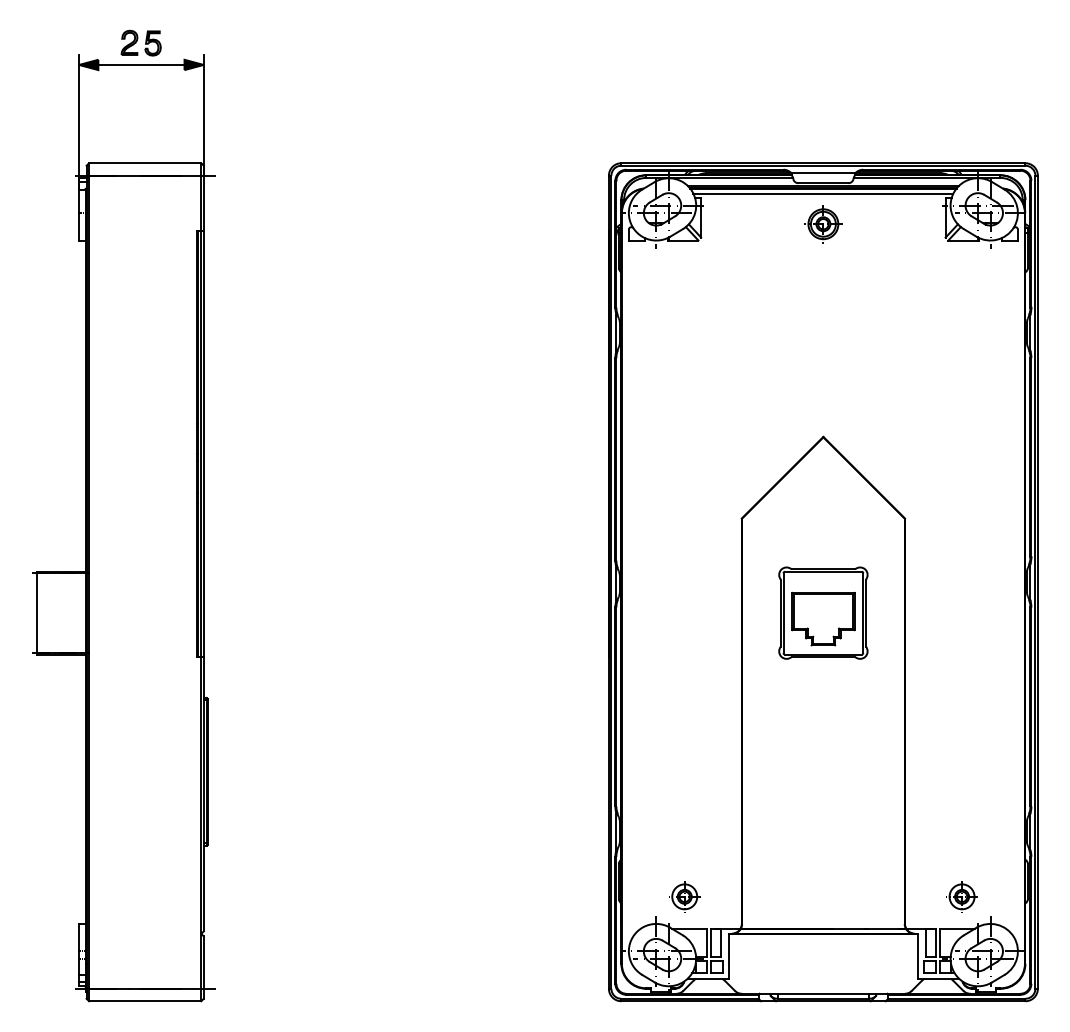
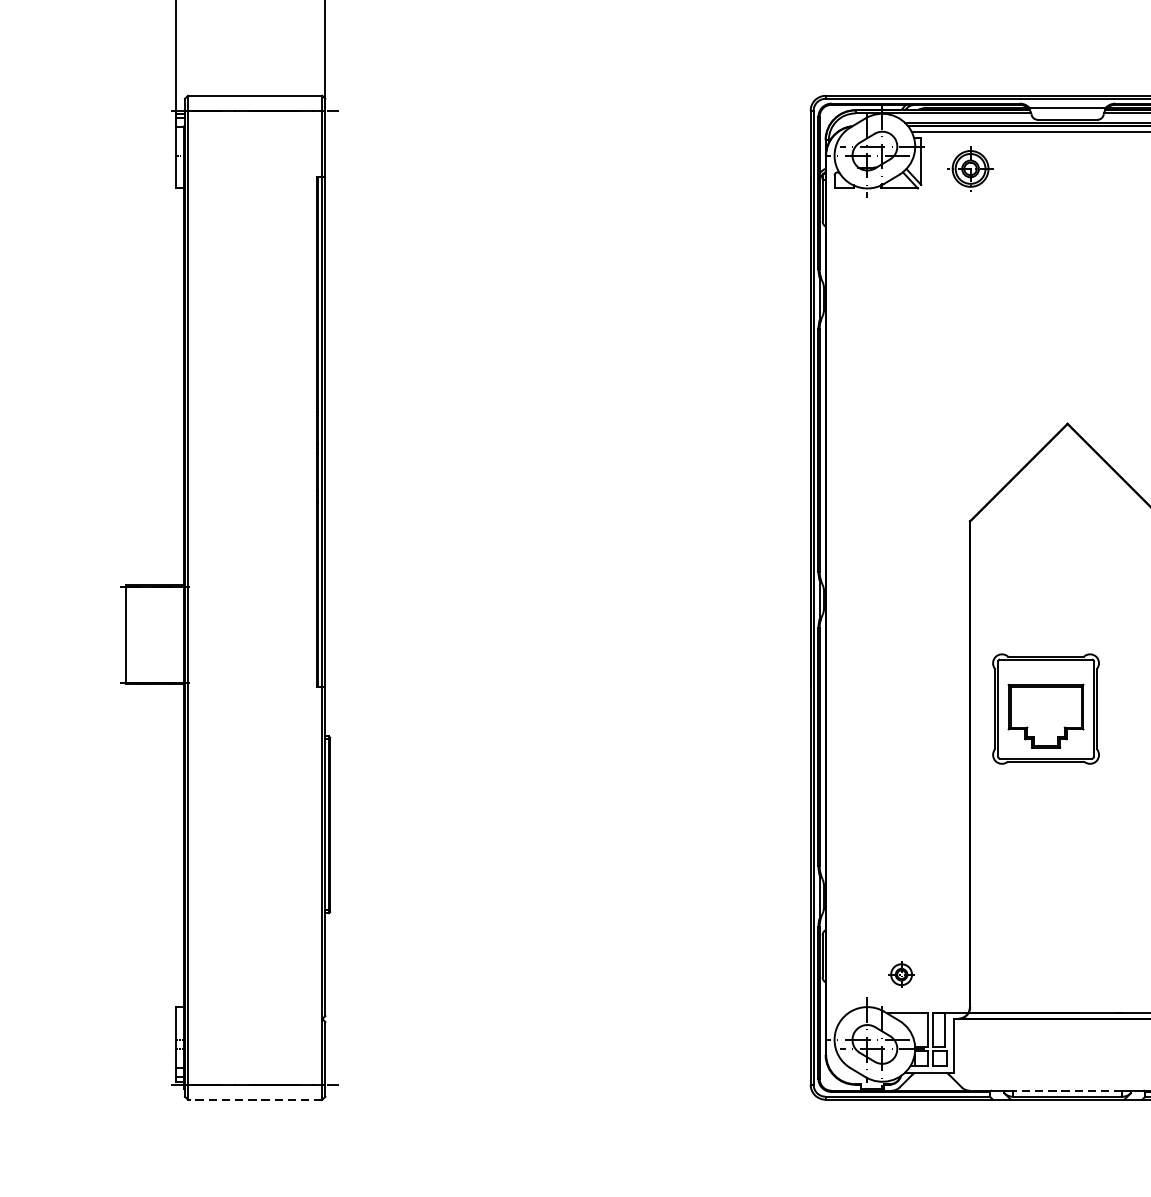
part: (823, 224) -> (970, 169), moved
part: (823, 612) -> (1046, 708), moved
part: (684, 896) -> (901, 974), size x0.7
line: (823, 993) -> (1067, 1090), solid -> dashed
line: (144, 1001) -> (254, 1100), solid -> dashed

